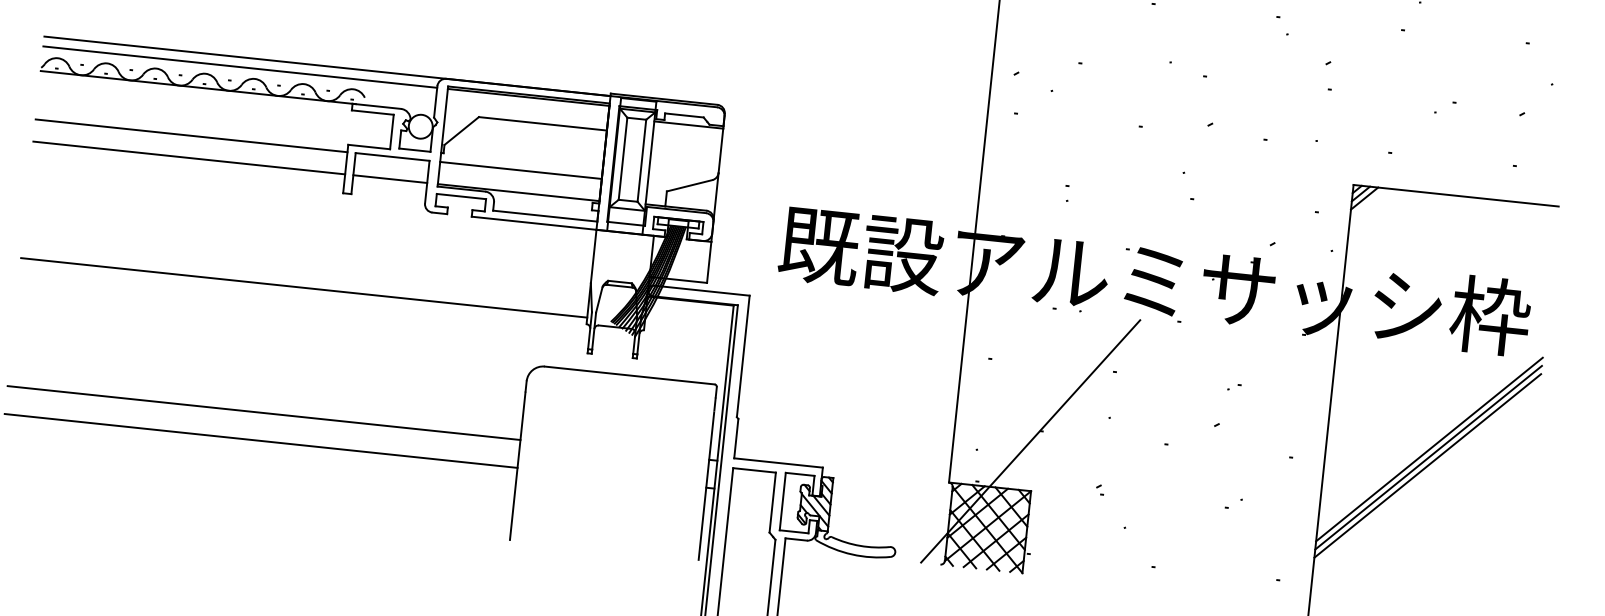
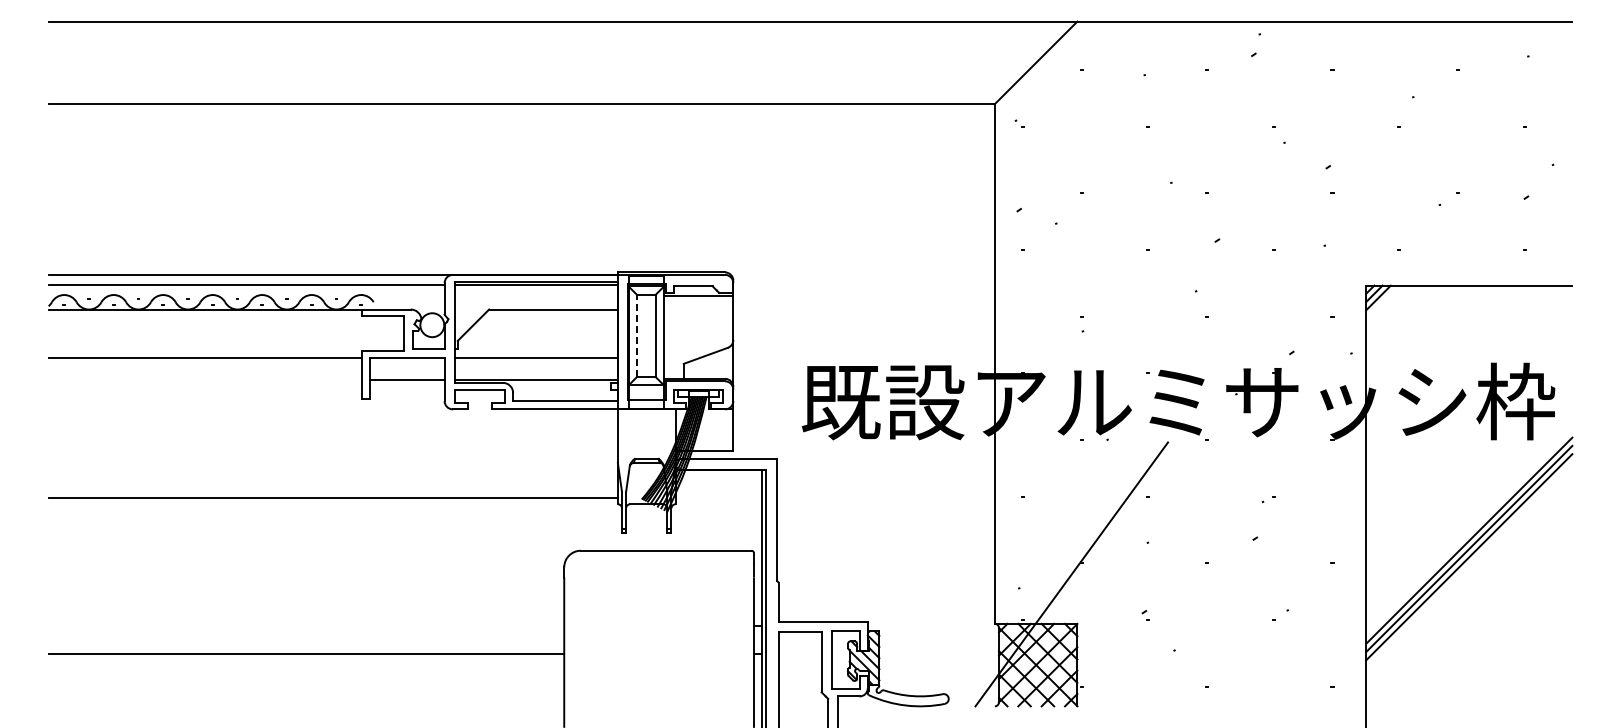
line: (189, 158) -> (205, 380), removed
line: (622, 158) -> (636, 335), solid -> dashed
line: (264, 413) -> (306, 626), removed

